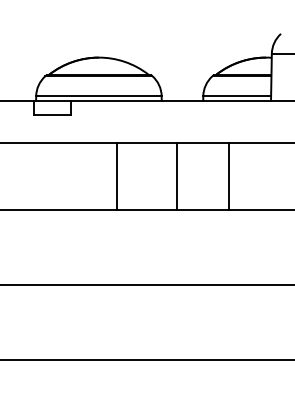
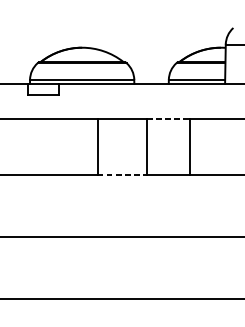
line: (203, 143) -> (169, 119), solid -> dashed
line: (147, 210) -> (122, 174), solid -> dashed

